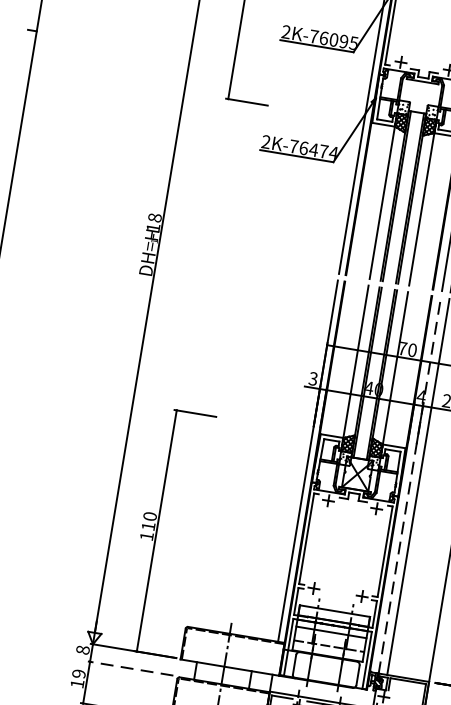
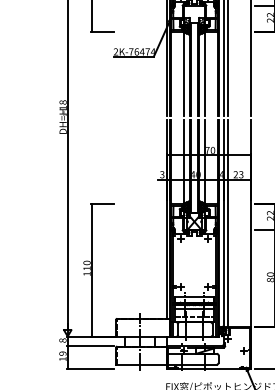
line: (409, 485) -> (223, 223), dashed -> solid
line: (131, 669) -> (90, 346), dashed -> solid

